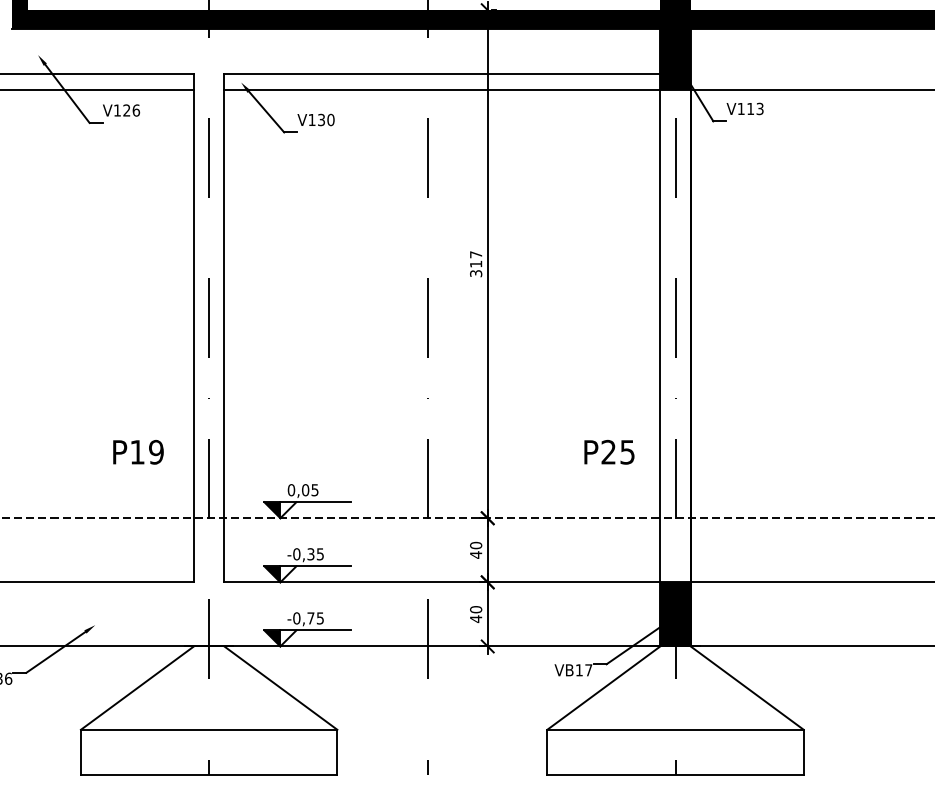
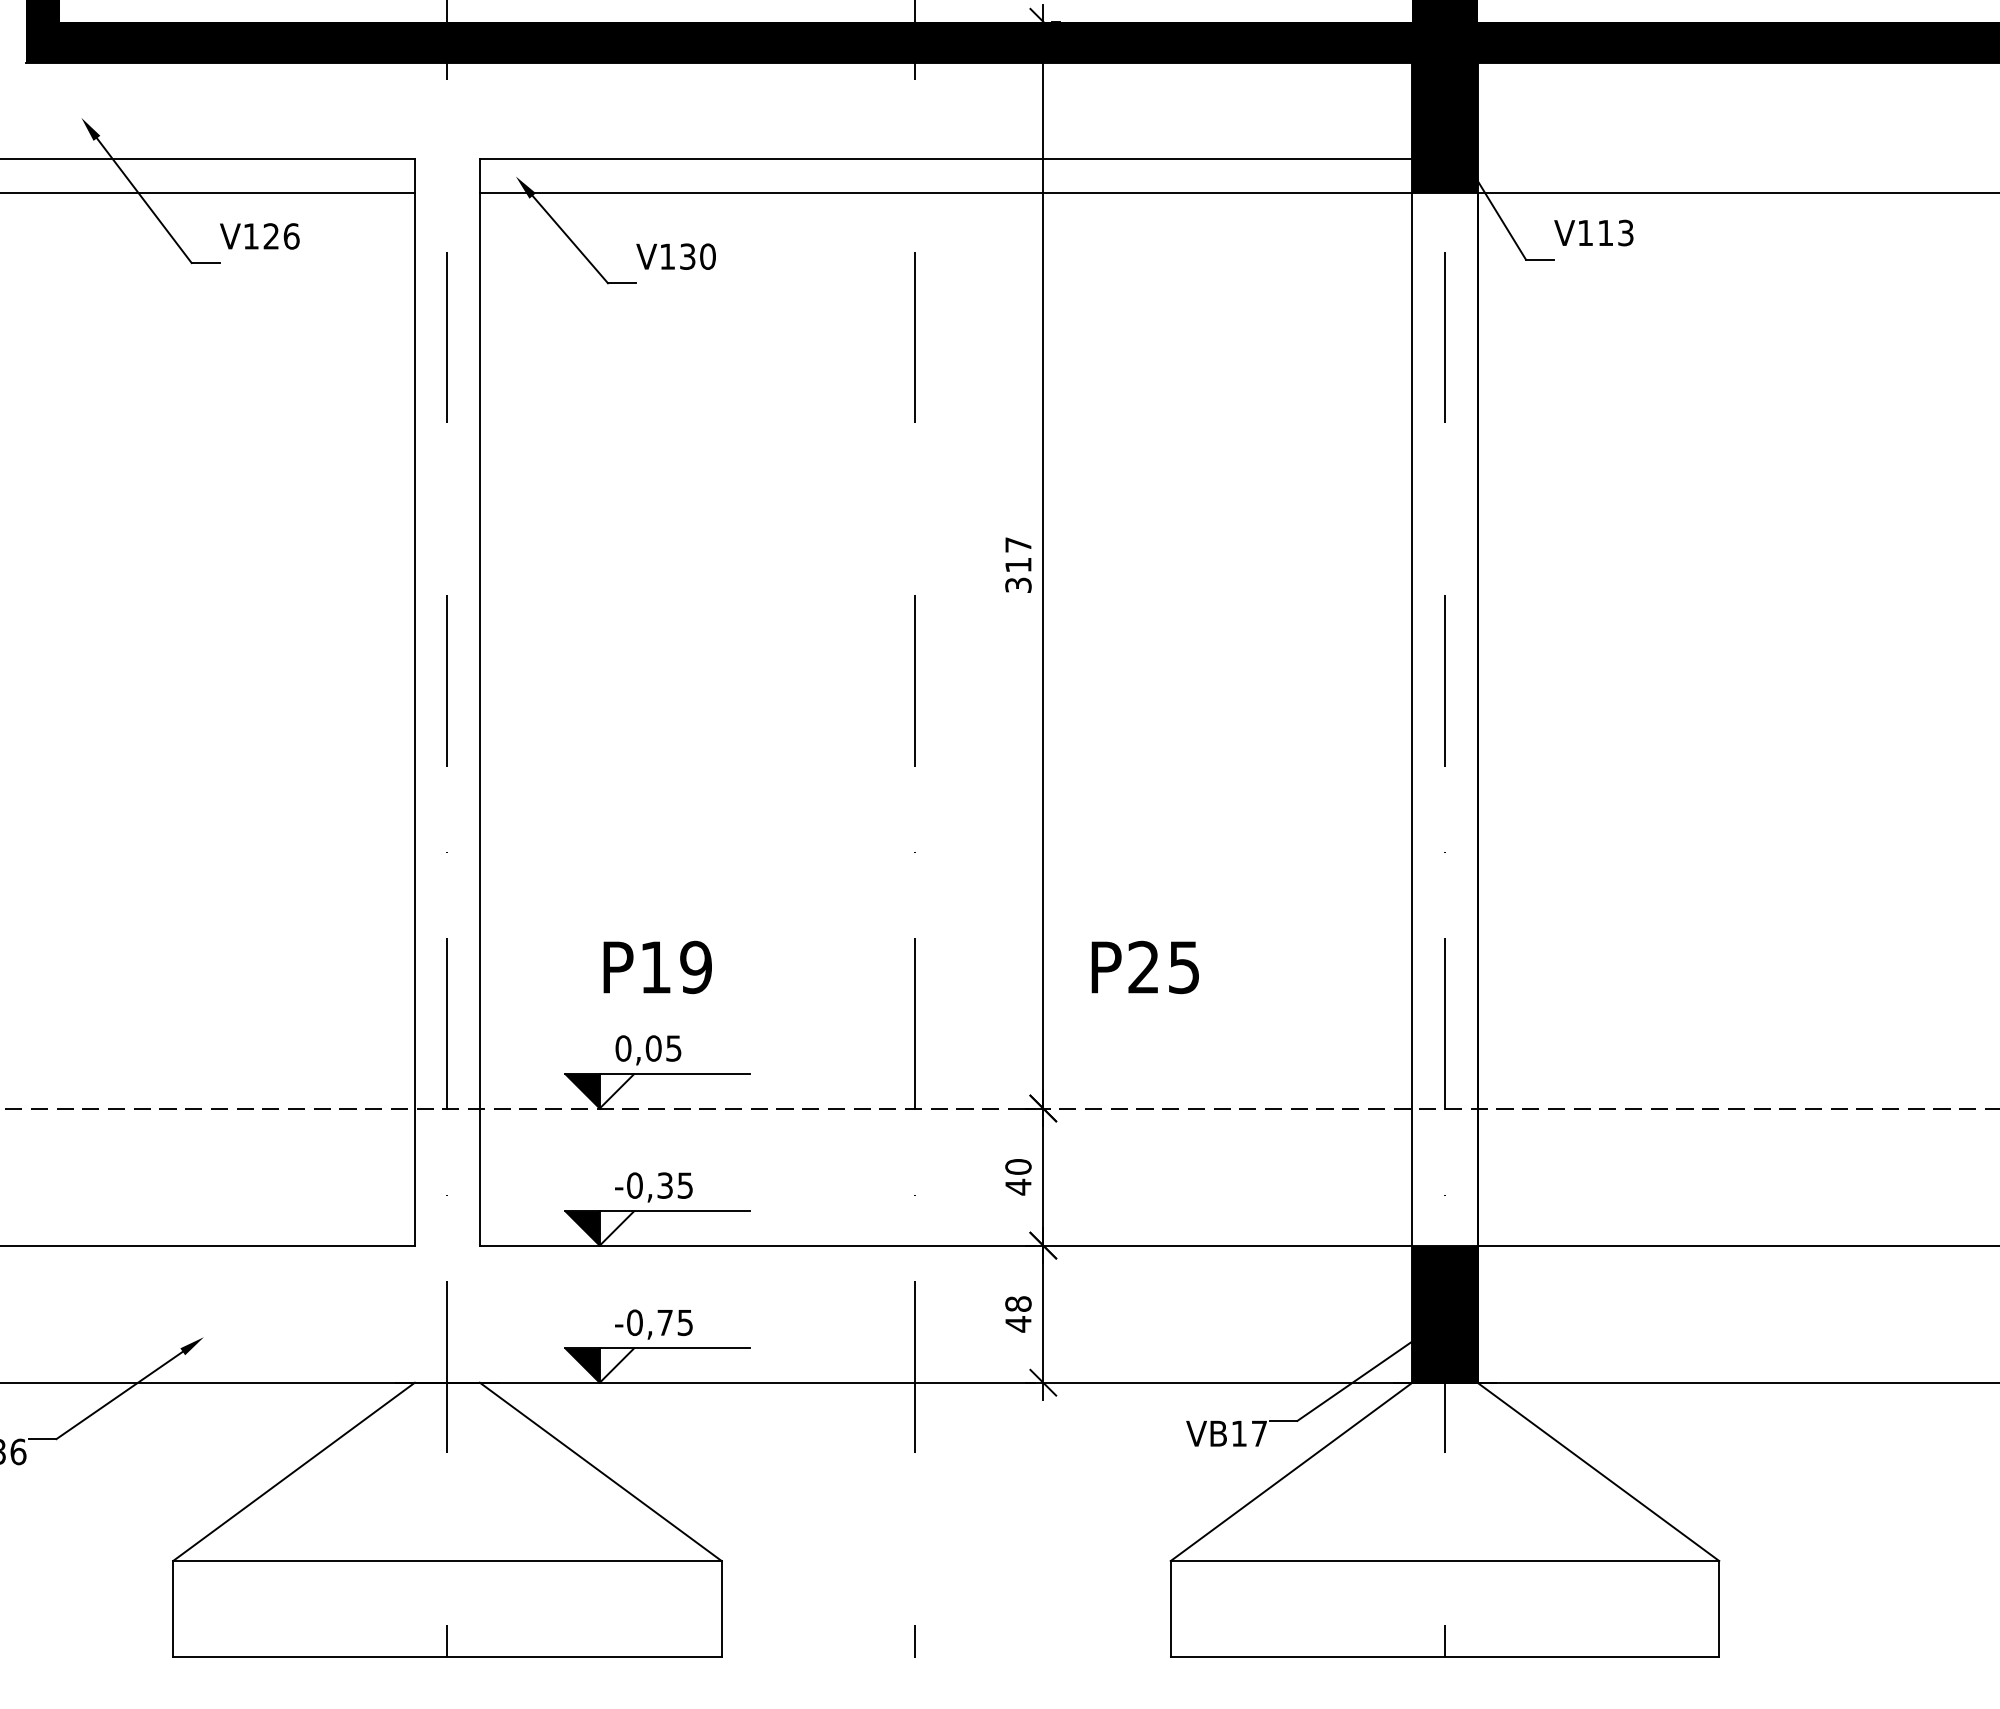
text: (609, 451) -> (1145, 965), moved
text: (138, 452) -> (657, 967), moved
text: (475, 609) -> (1017, 1303), 40 -> 48

